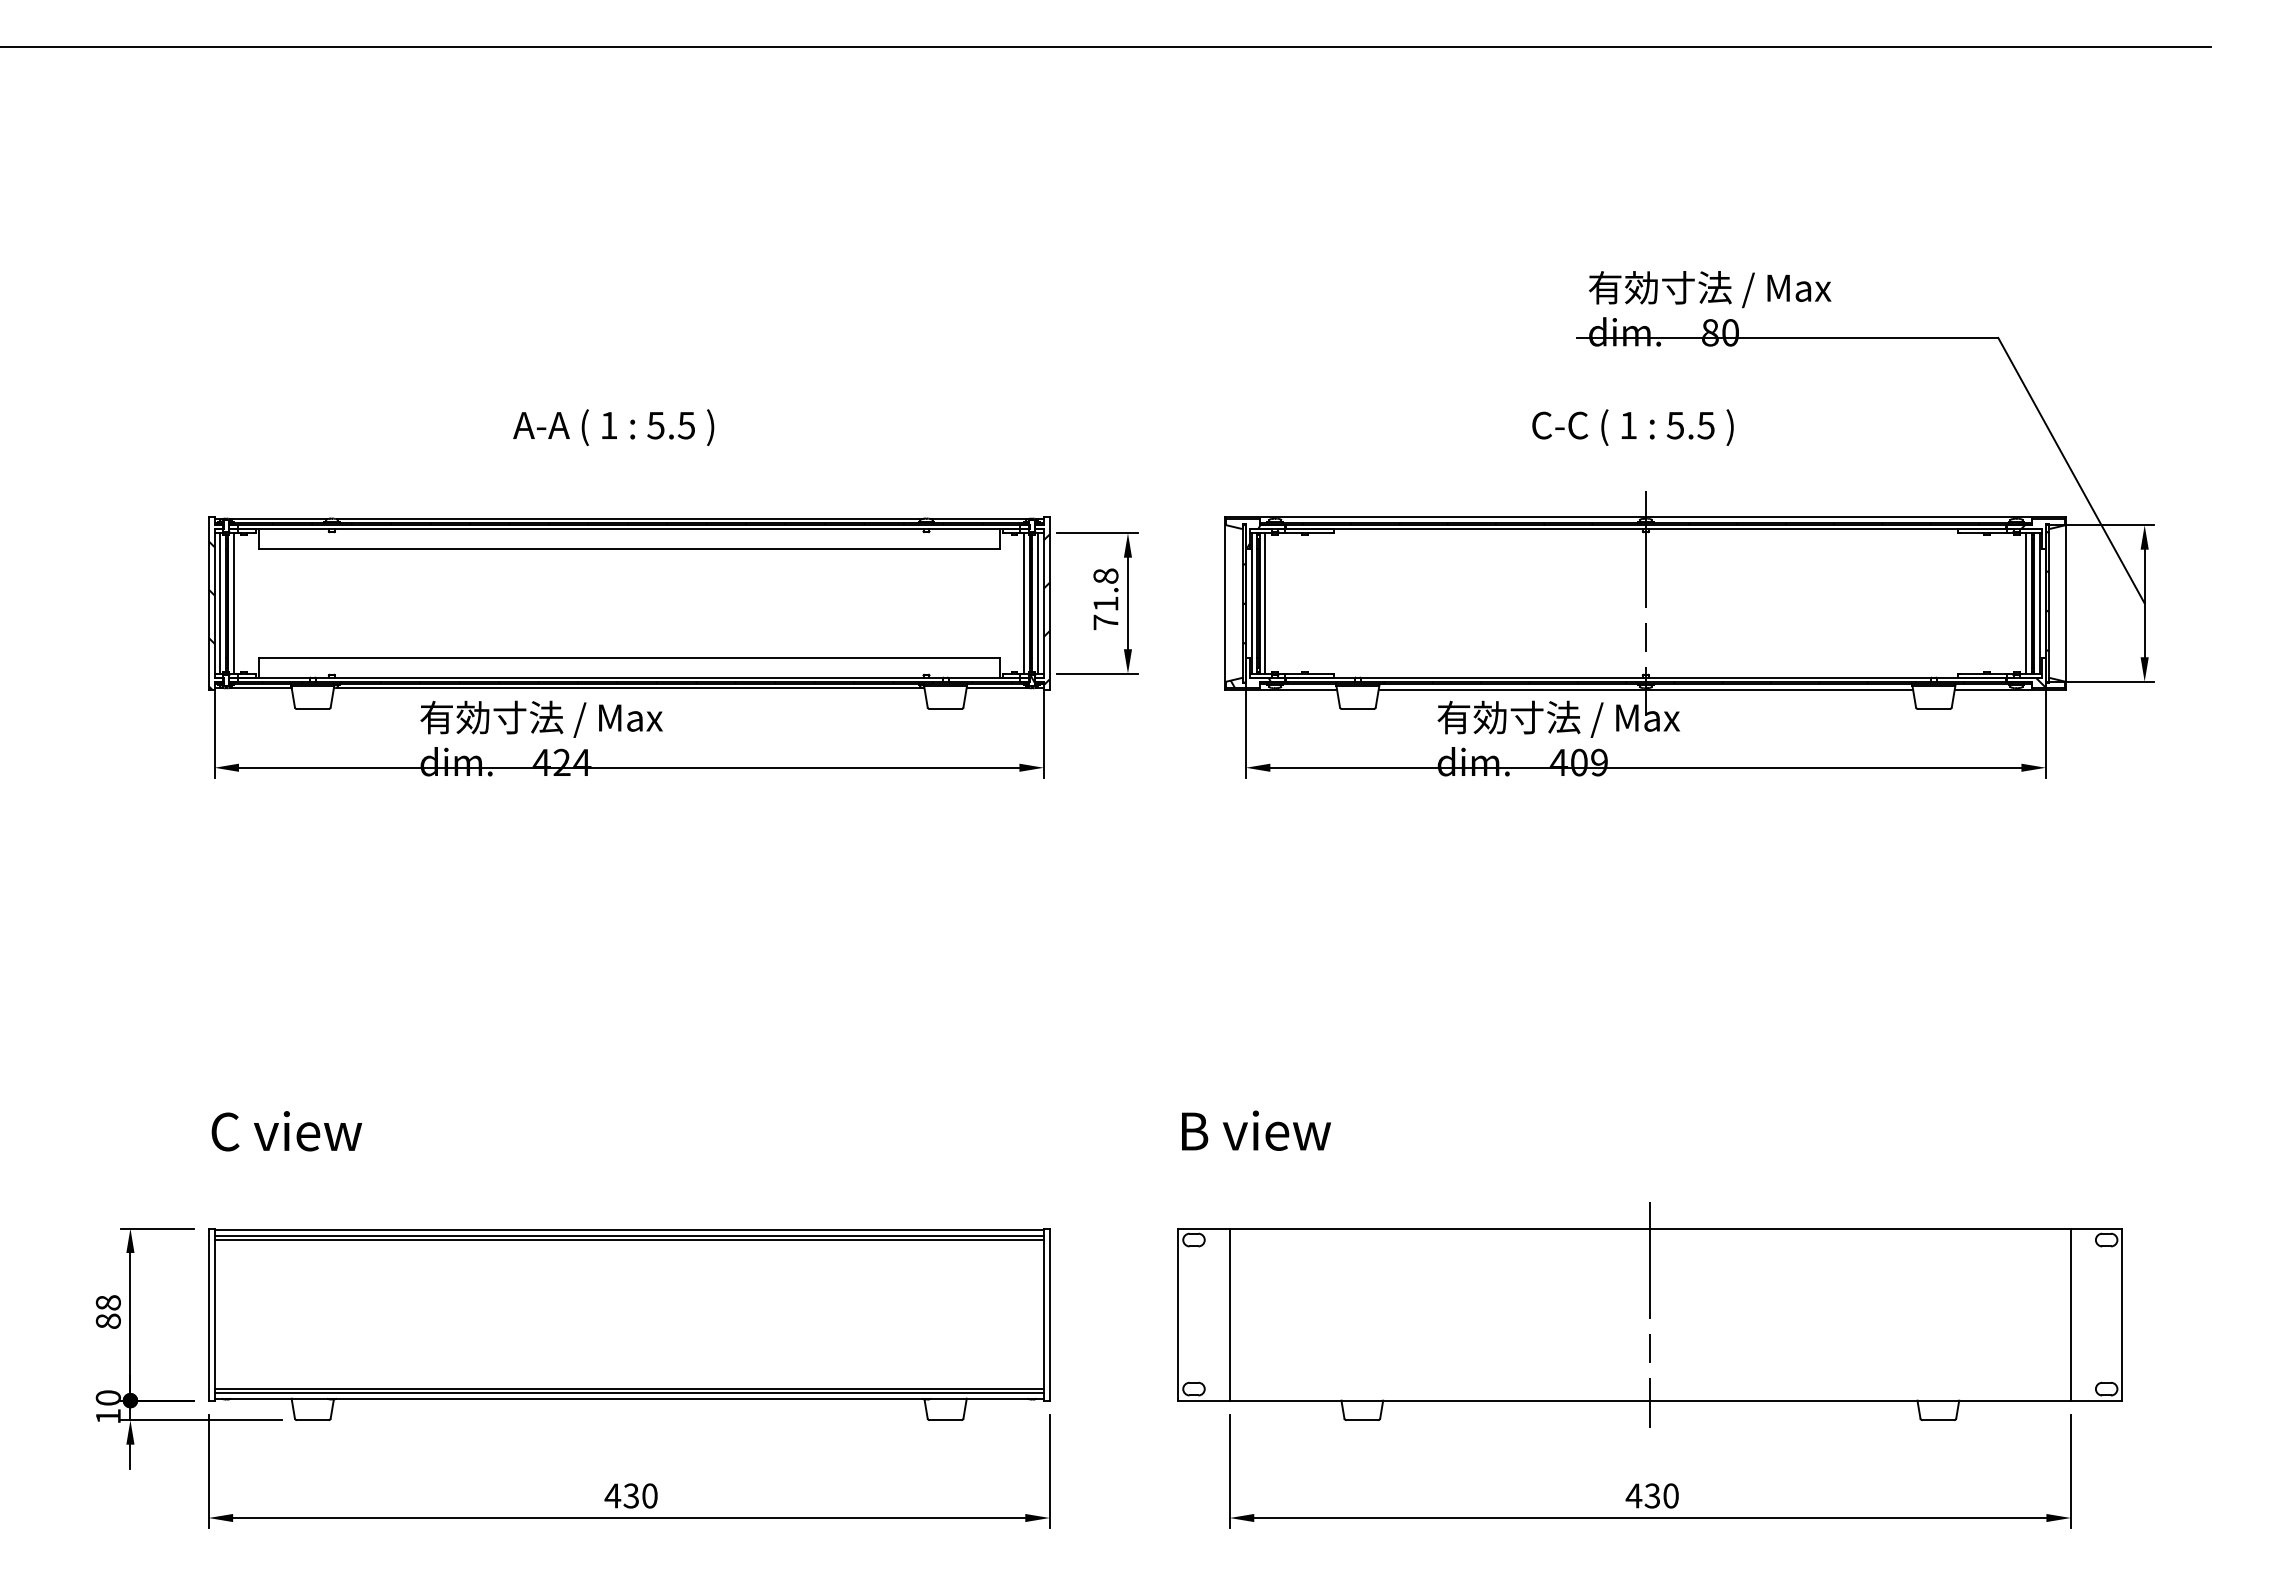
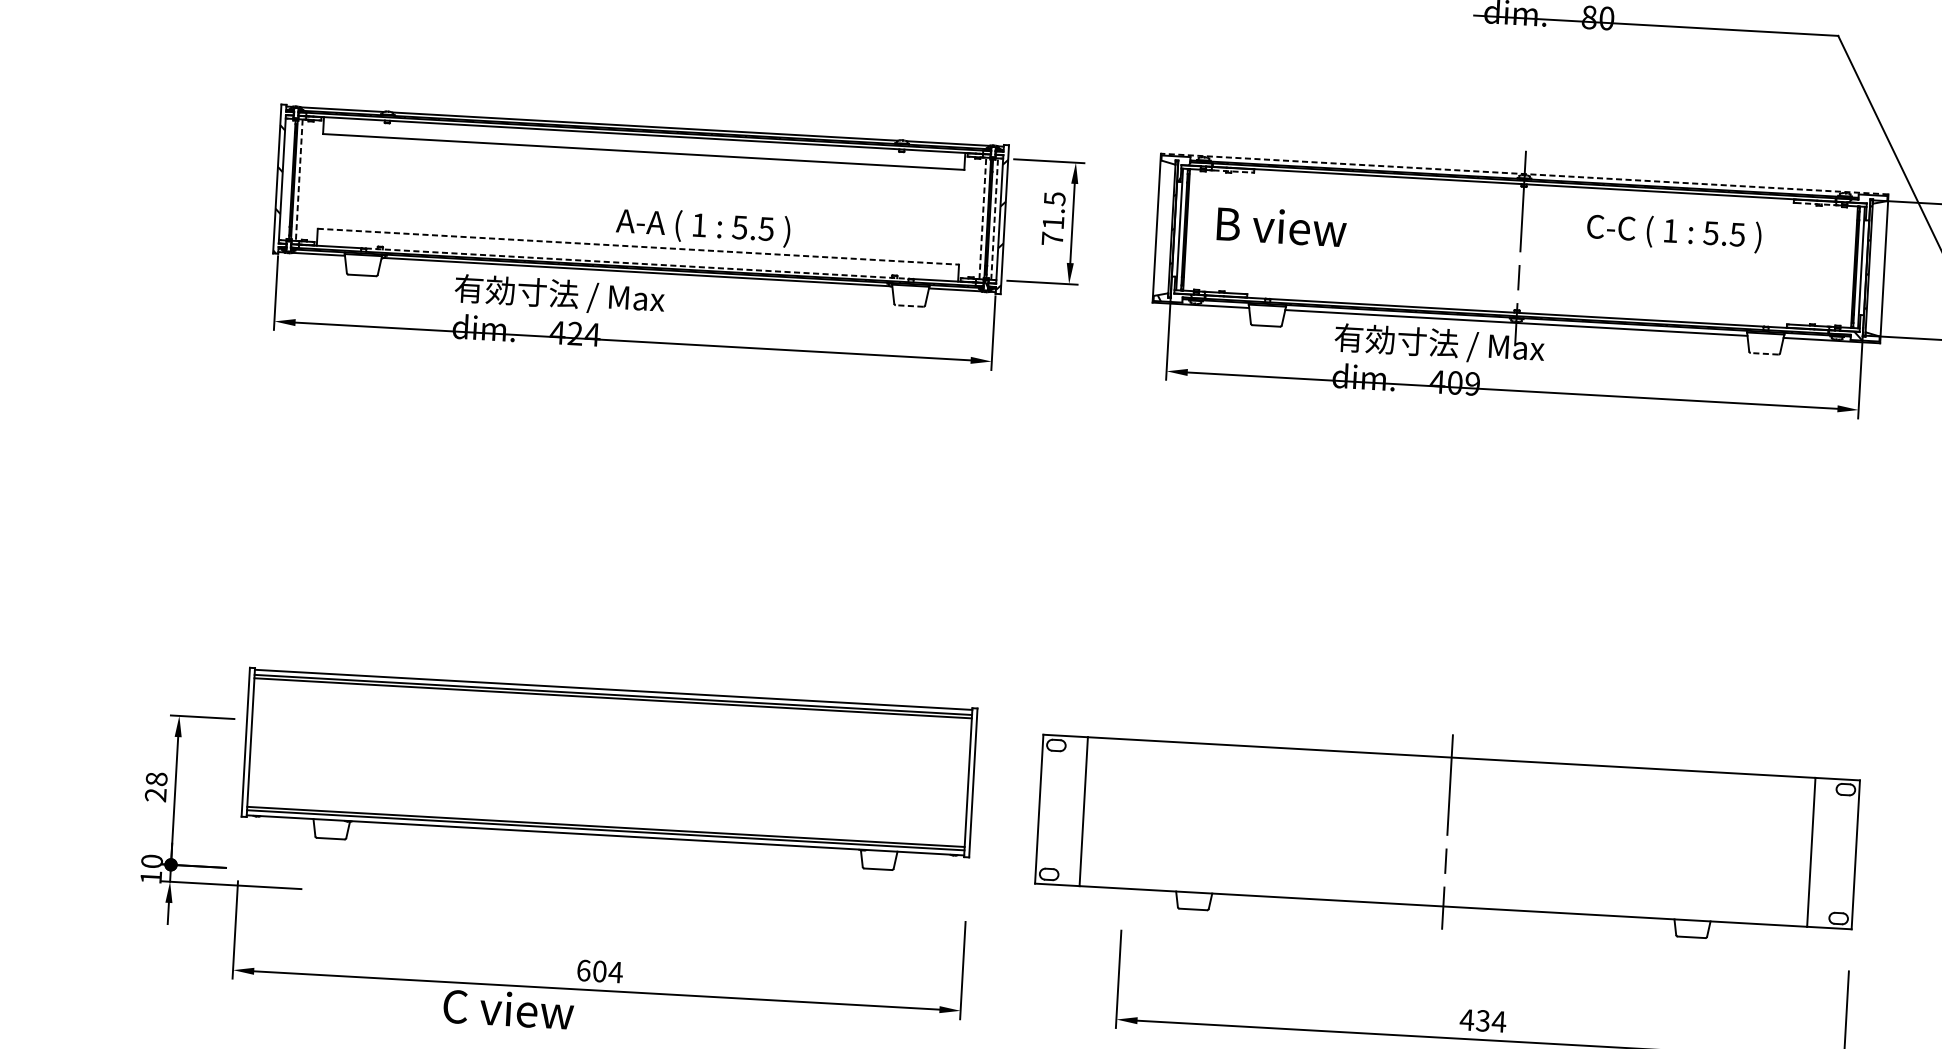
text: (613, 427) -> (703, 227), moved
text: (1632, 427) -> (1673, 232), moved
line: (1645, 517) -> (1524, 174), solid -> dashed
line: (1309, 533) -> (1232, 171), solid -> dashed
line: (1982, 533) -> (1815, 204), solid -> dashed
text: (1105, 576) -> (1054, 199), 71.8 -> 71.5
line: (1024, 602) -> (983, 217), solid -> dashed
line: (1037, 602) -> (994, 218), solid -> dashed
line: (220, 603) -> (287, 179), removed
line: (234, 603) -> (299, 180), solid -> dashed
line: (1265, 603) -> (1191, 230), removed
line: (2026, 603) -> (1849, 266), removed
line: (629, 658) -> (638, 246), solid -> dashed
line: (629, 677) -> (637, 263), solid -> dashed
line: (945, 709) -> (909, 306), solid -> dashed
line: (1933, 709) -> (1764, 354), solid -> dashed
text: (1256, 1130) -> (1281, 226), moved
text: (286, 1131) -> (508, 1009), moved
part: (1649, 1314) -> (1446, 831), moved
text: (107, 1321) -> (155, 795), 88 -> 28
part: (629, 1324) -> (609, 771), moved
text: (631, 1495) -> (599, 971), 430 -> 604
text: (1670, 1495) -> (1498, 1021), 430 -> 434

